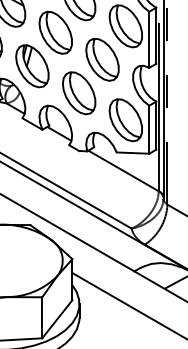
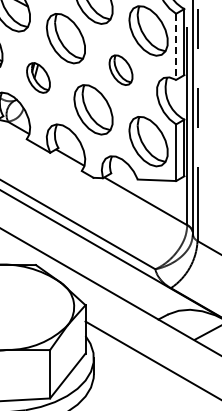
line: (149, 40) -> (176, 47), solid -> dashed
part: (102, 59) -> (120, 69), size x0.6
part: (32, 65) -> (38, 77), size x0.6

